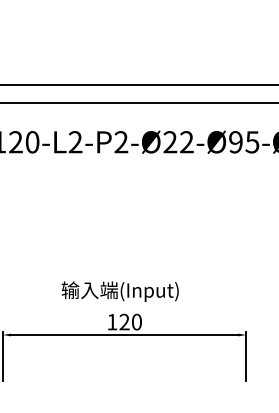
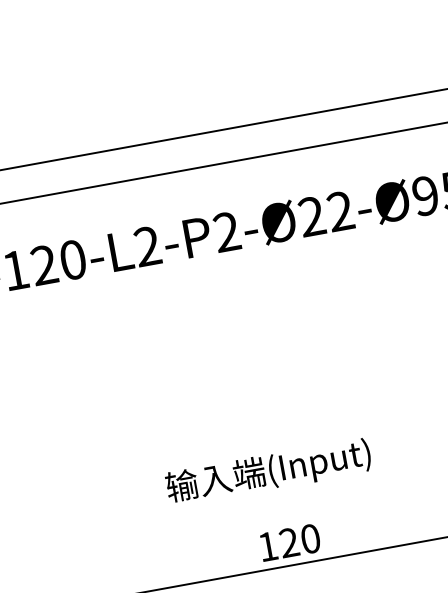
text: (119, 291) -> (267, 472), moved

